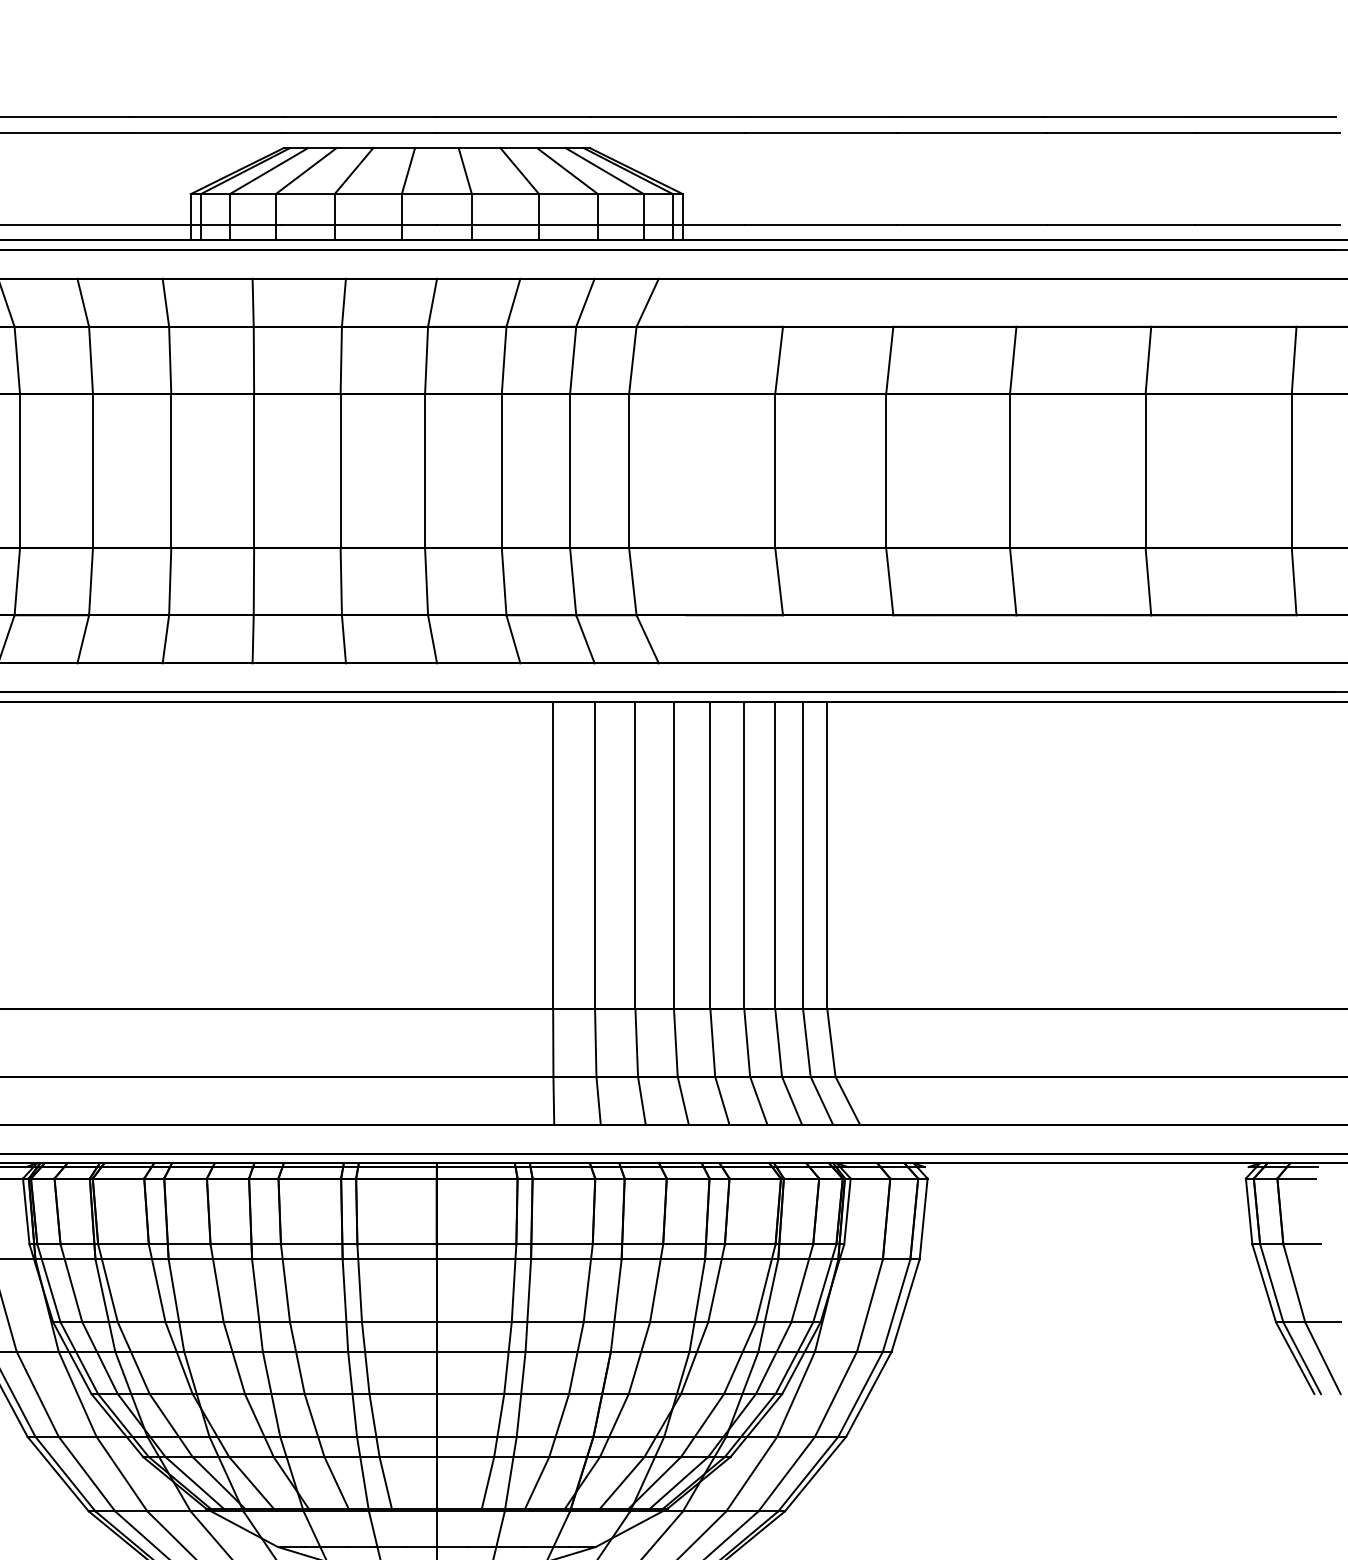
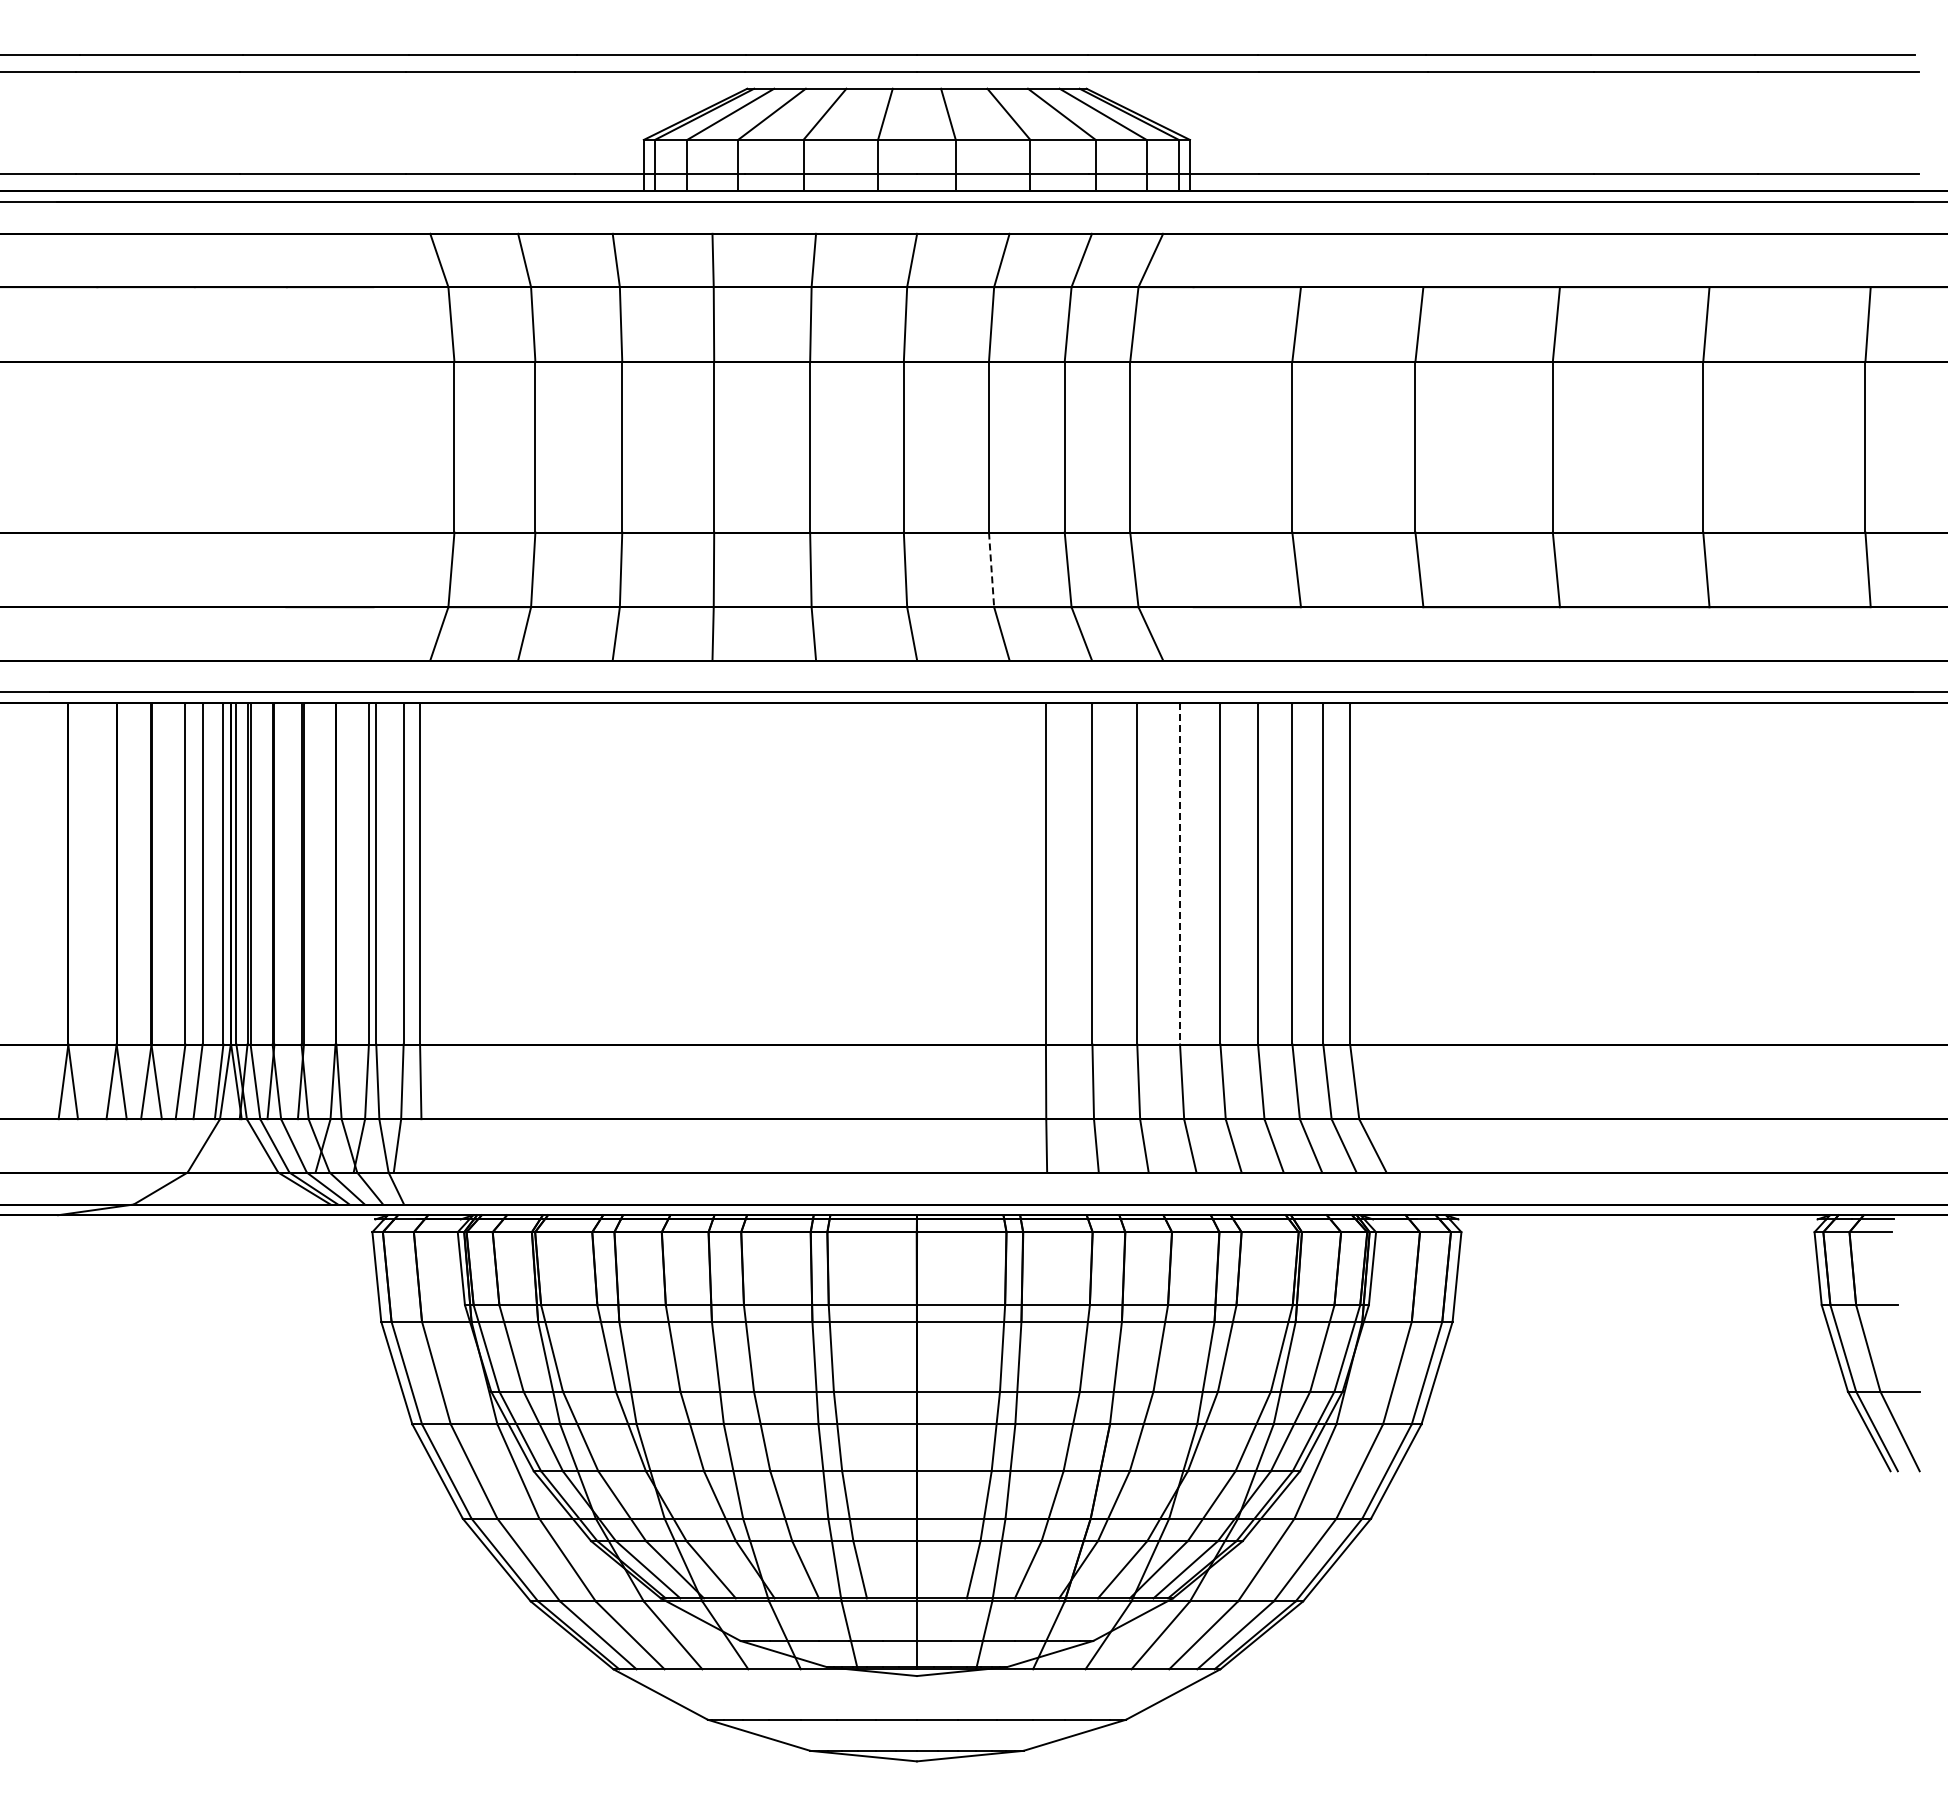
line: (504, 582) -> (991, 570), solid -> dashed
line: (674, 855) -> (1180, 873), solid -> dashed

